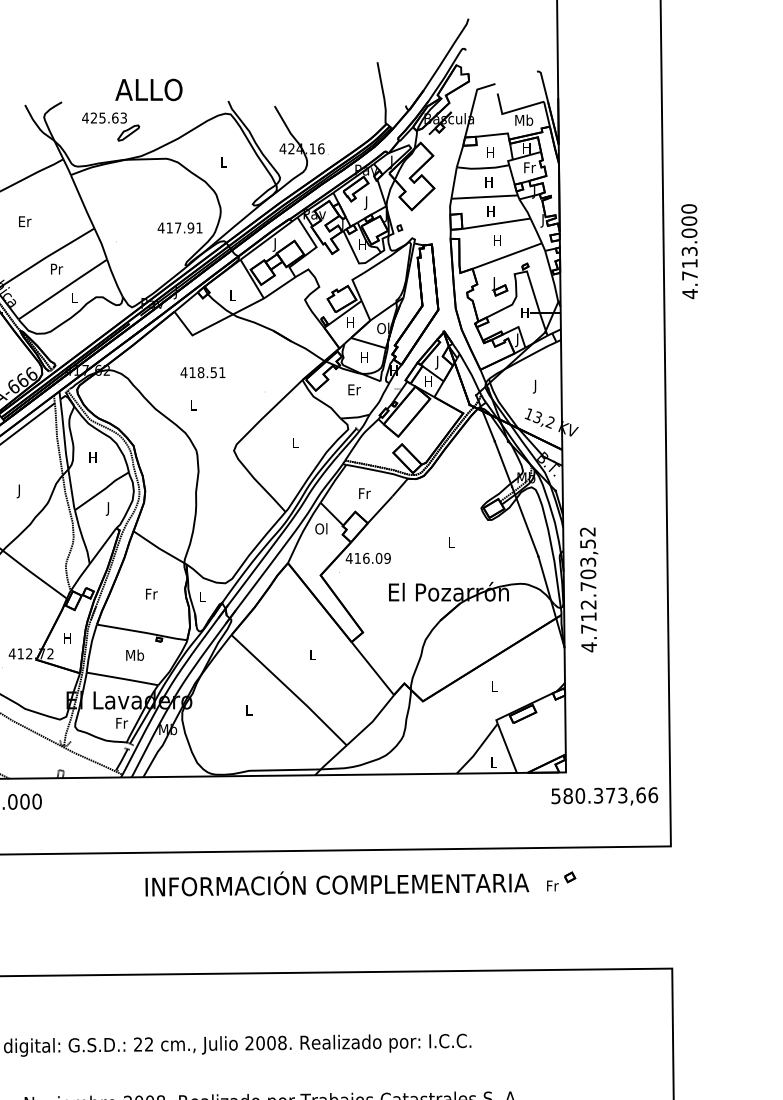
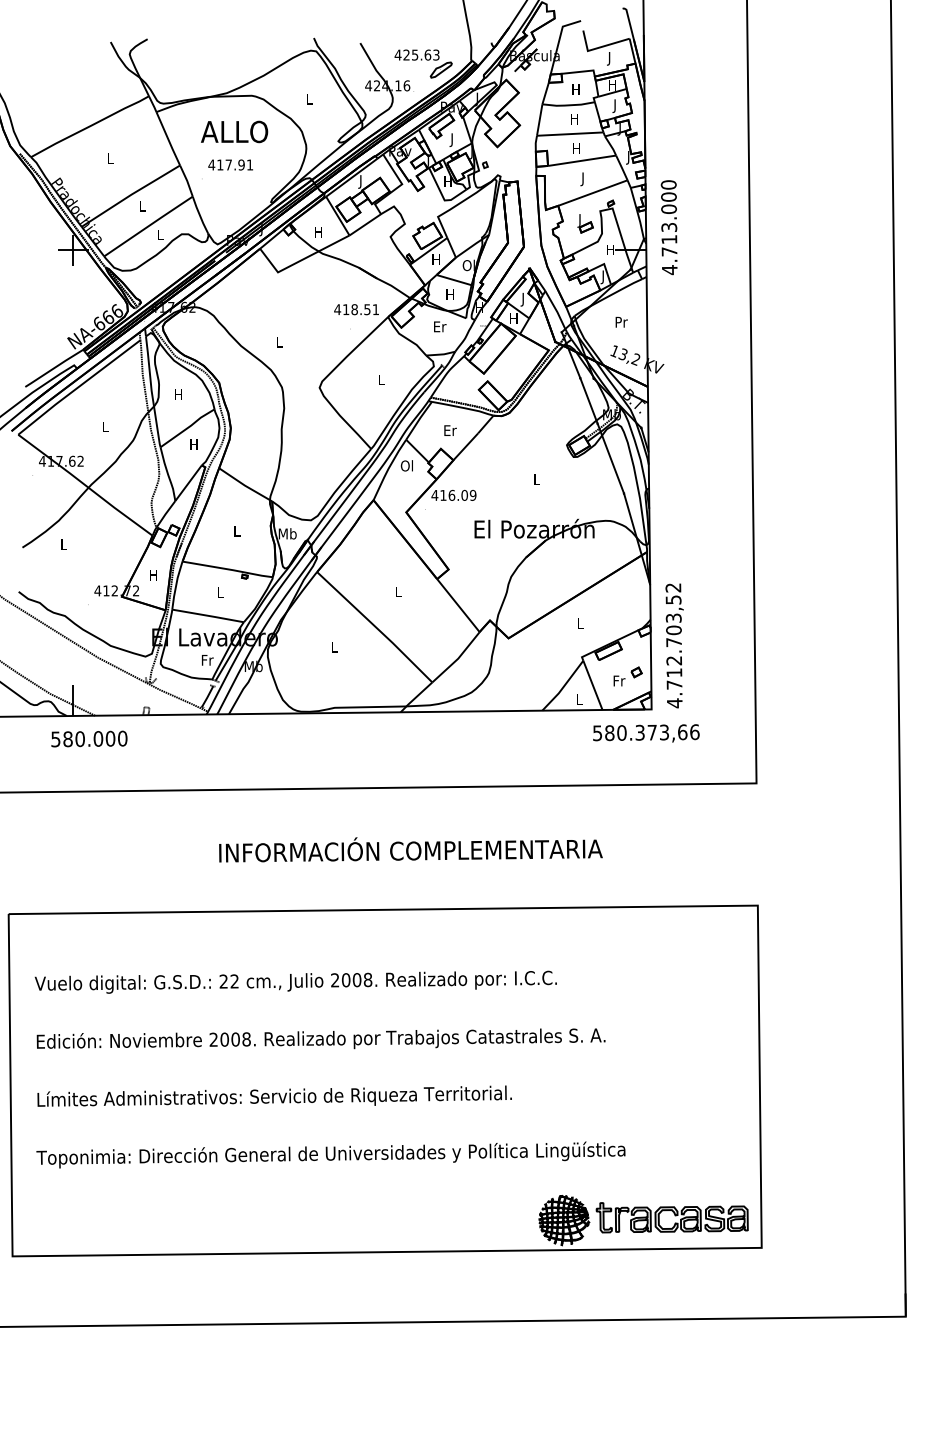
text: (148, 89) -> (234, 131), moved
text: (523, 121) -> (609, 58), Mb -> J
part: (110, 126) -> (423, 63), moved
text: (529, 168) -> (615, 105), Fr -> J
text: (24, 221) -> (110, 158), Er -> L
text: (179, 227) -> (230, 164), moved
text: (496, 242) -> (582, 179), H -> J
text: (688, 251) -> (668, 227), moved
text: (56, 268) -> (142, 205), Pr -> L
text: (232, 295) -> (318, 232), L -> H
text: (202, 372) -> (356, 309), moved
text: (535, 386) -> (621, 323), J -> Pr
text: (19, 491) -> (105, 428), J -> L
text: (364, 493) -> (450, 430), Fr -> Er
text: (107, 508) -> (193, 445), J -> H
text: (588, 589) -> (674, 645), moved
text: (151, 593) -> (237, 530), Fr -> L
text: (201, 596) -> (287, 533), L -> Mb
text: (134, 654) -> (220, 591), Mb -> L
text: (604, 796) -> (646, 733), moved
part: (560, 881) -> (627, 676), moved
text: (336, 883) -> (410, 849), moved

